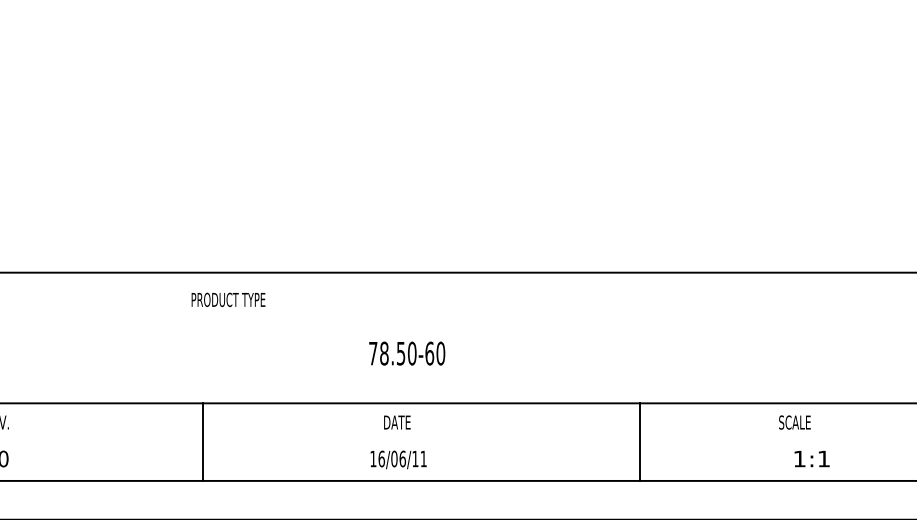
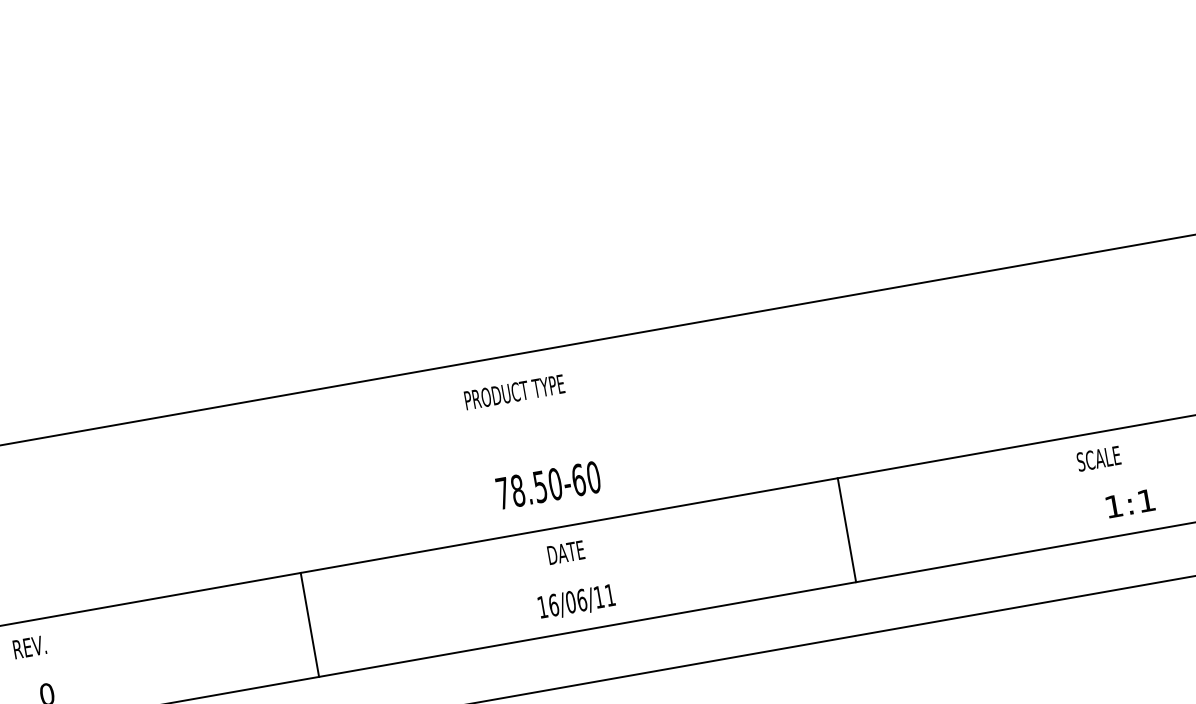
text: (228, 299) -> (514, 391), moved
text: (407, 353) -> (548, 485), moved
line: (640, 441) -> (846, 529), moved

